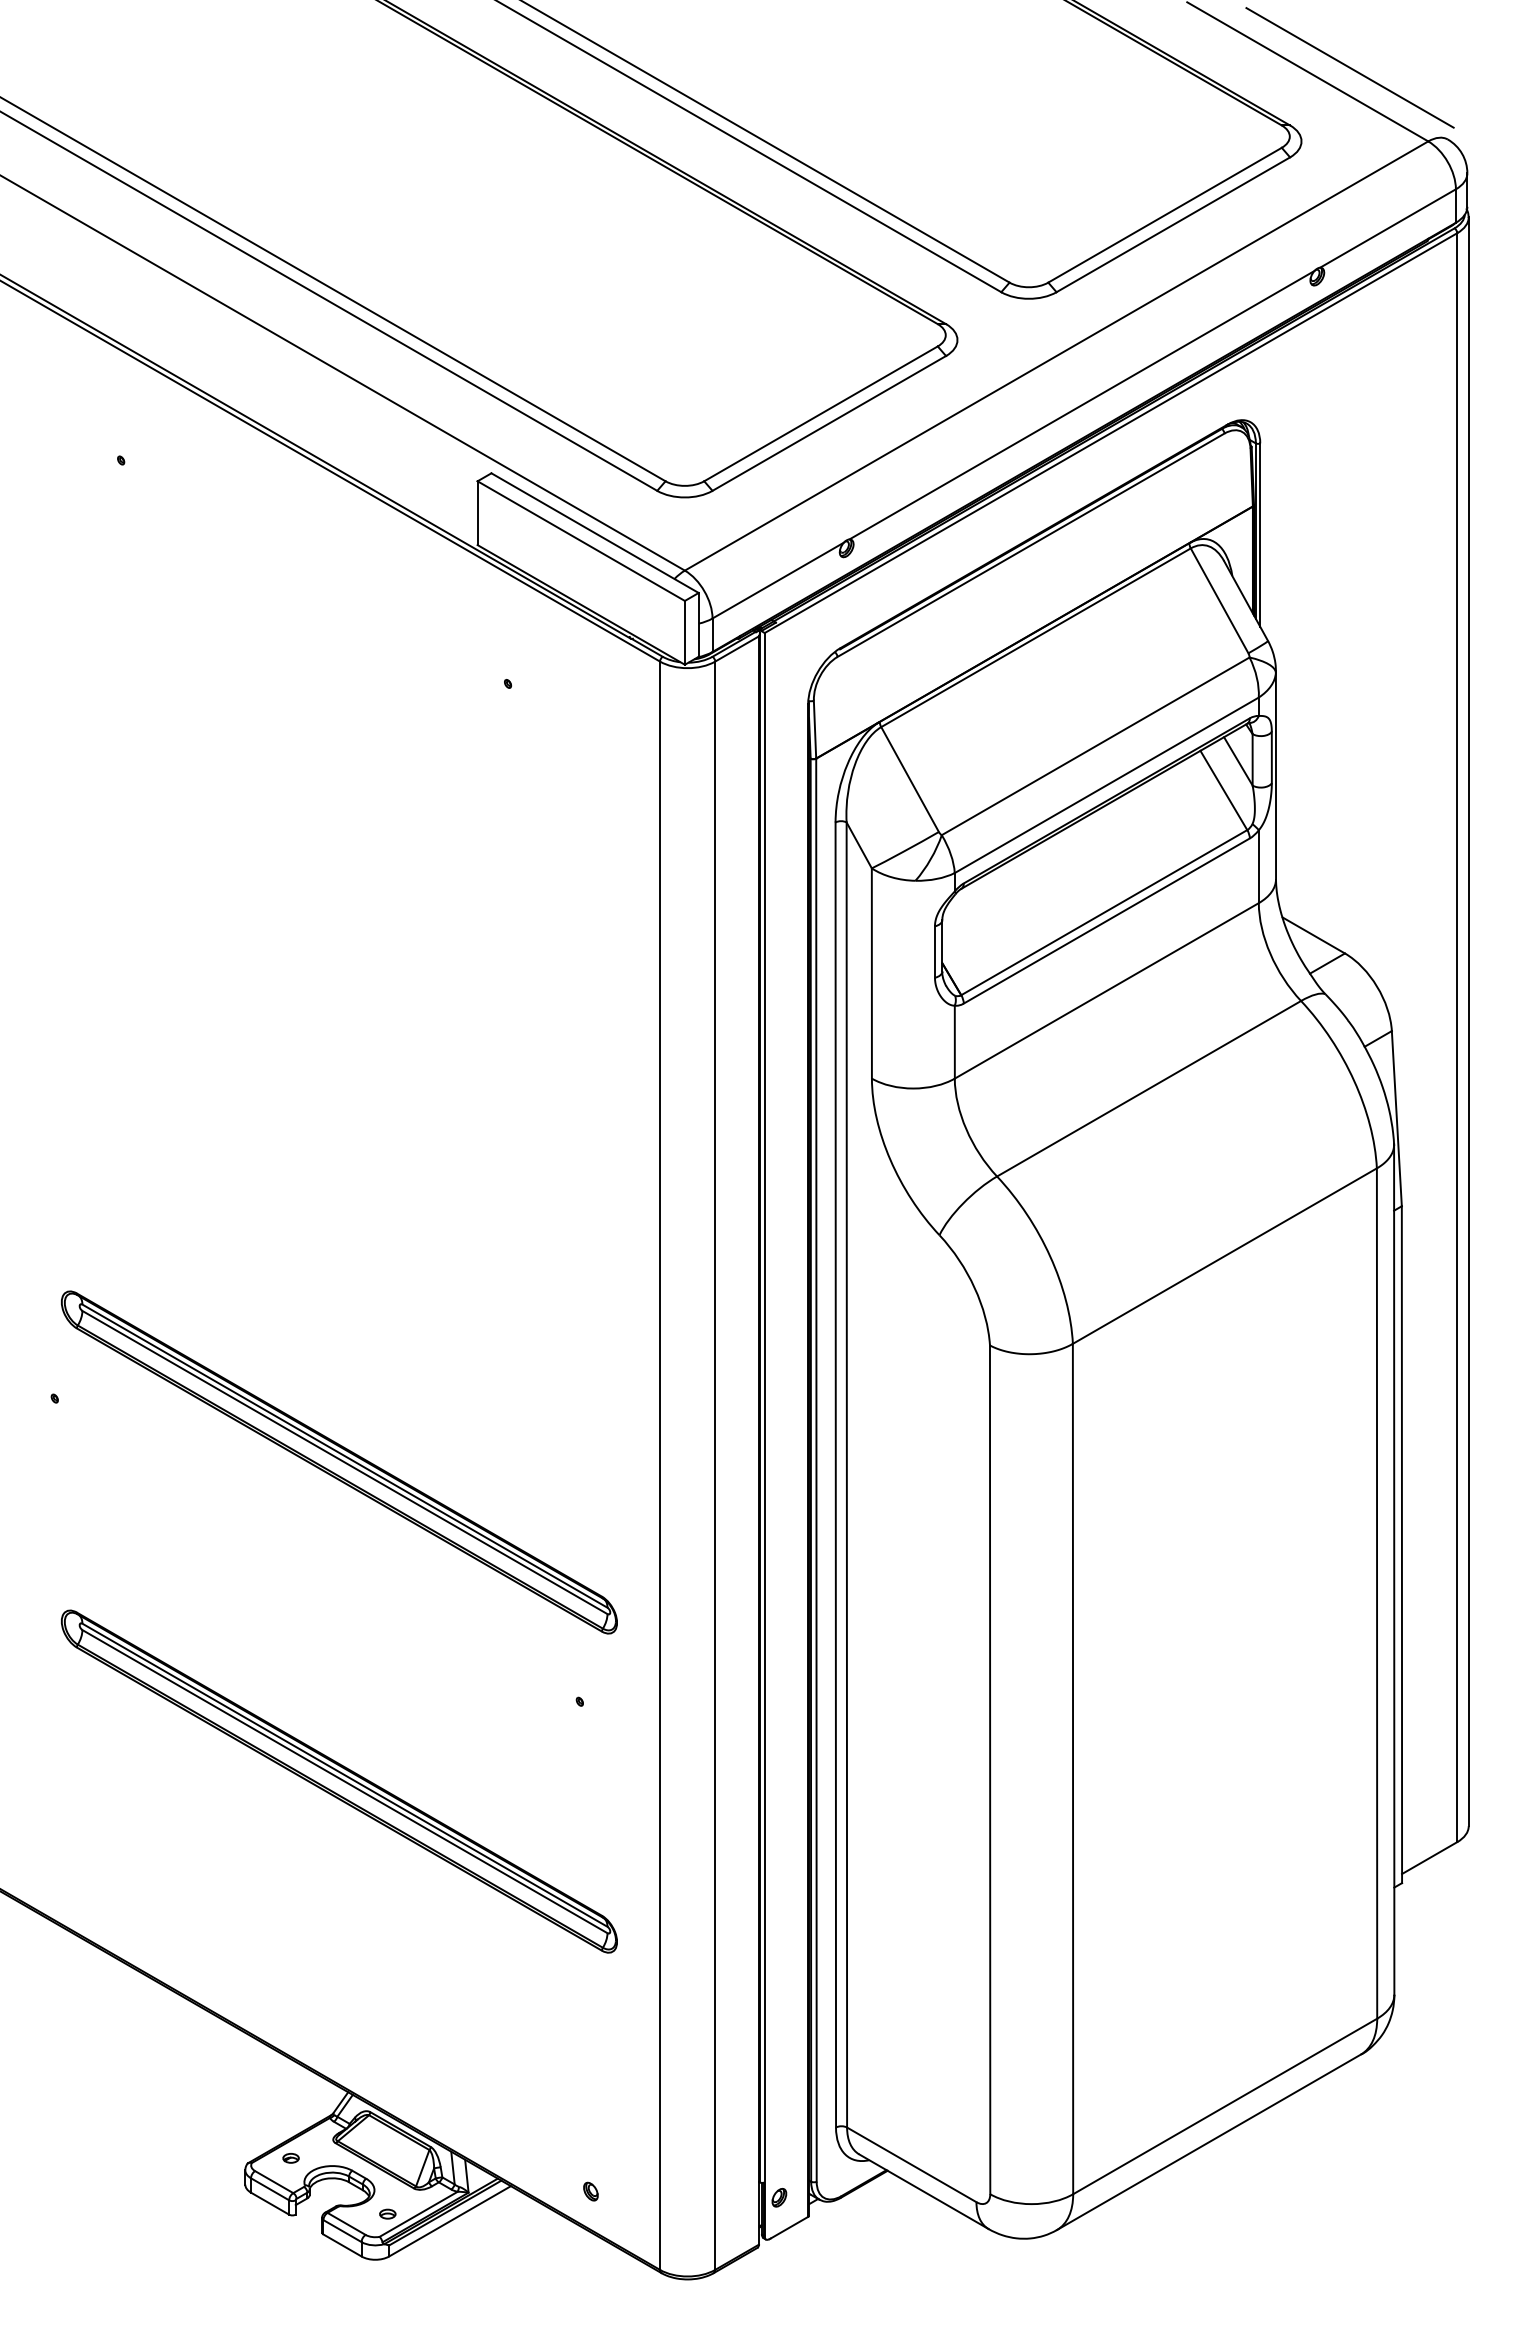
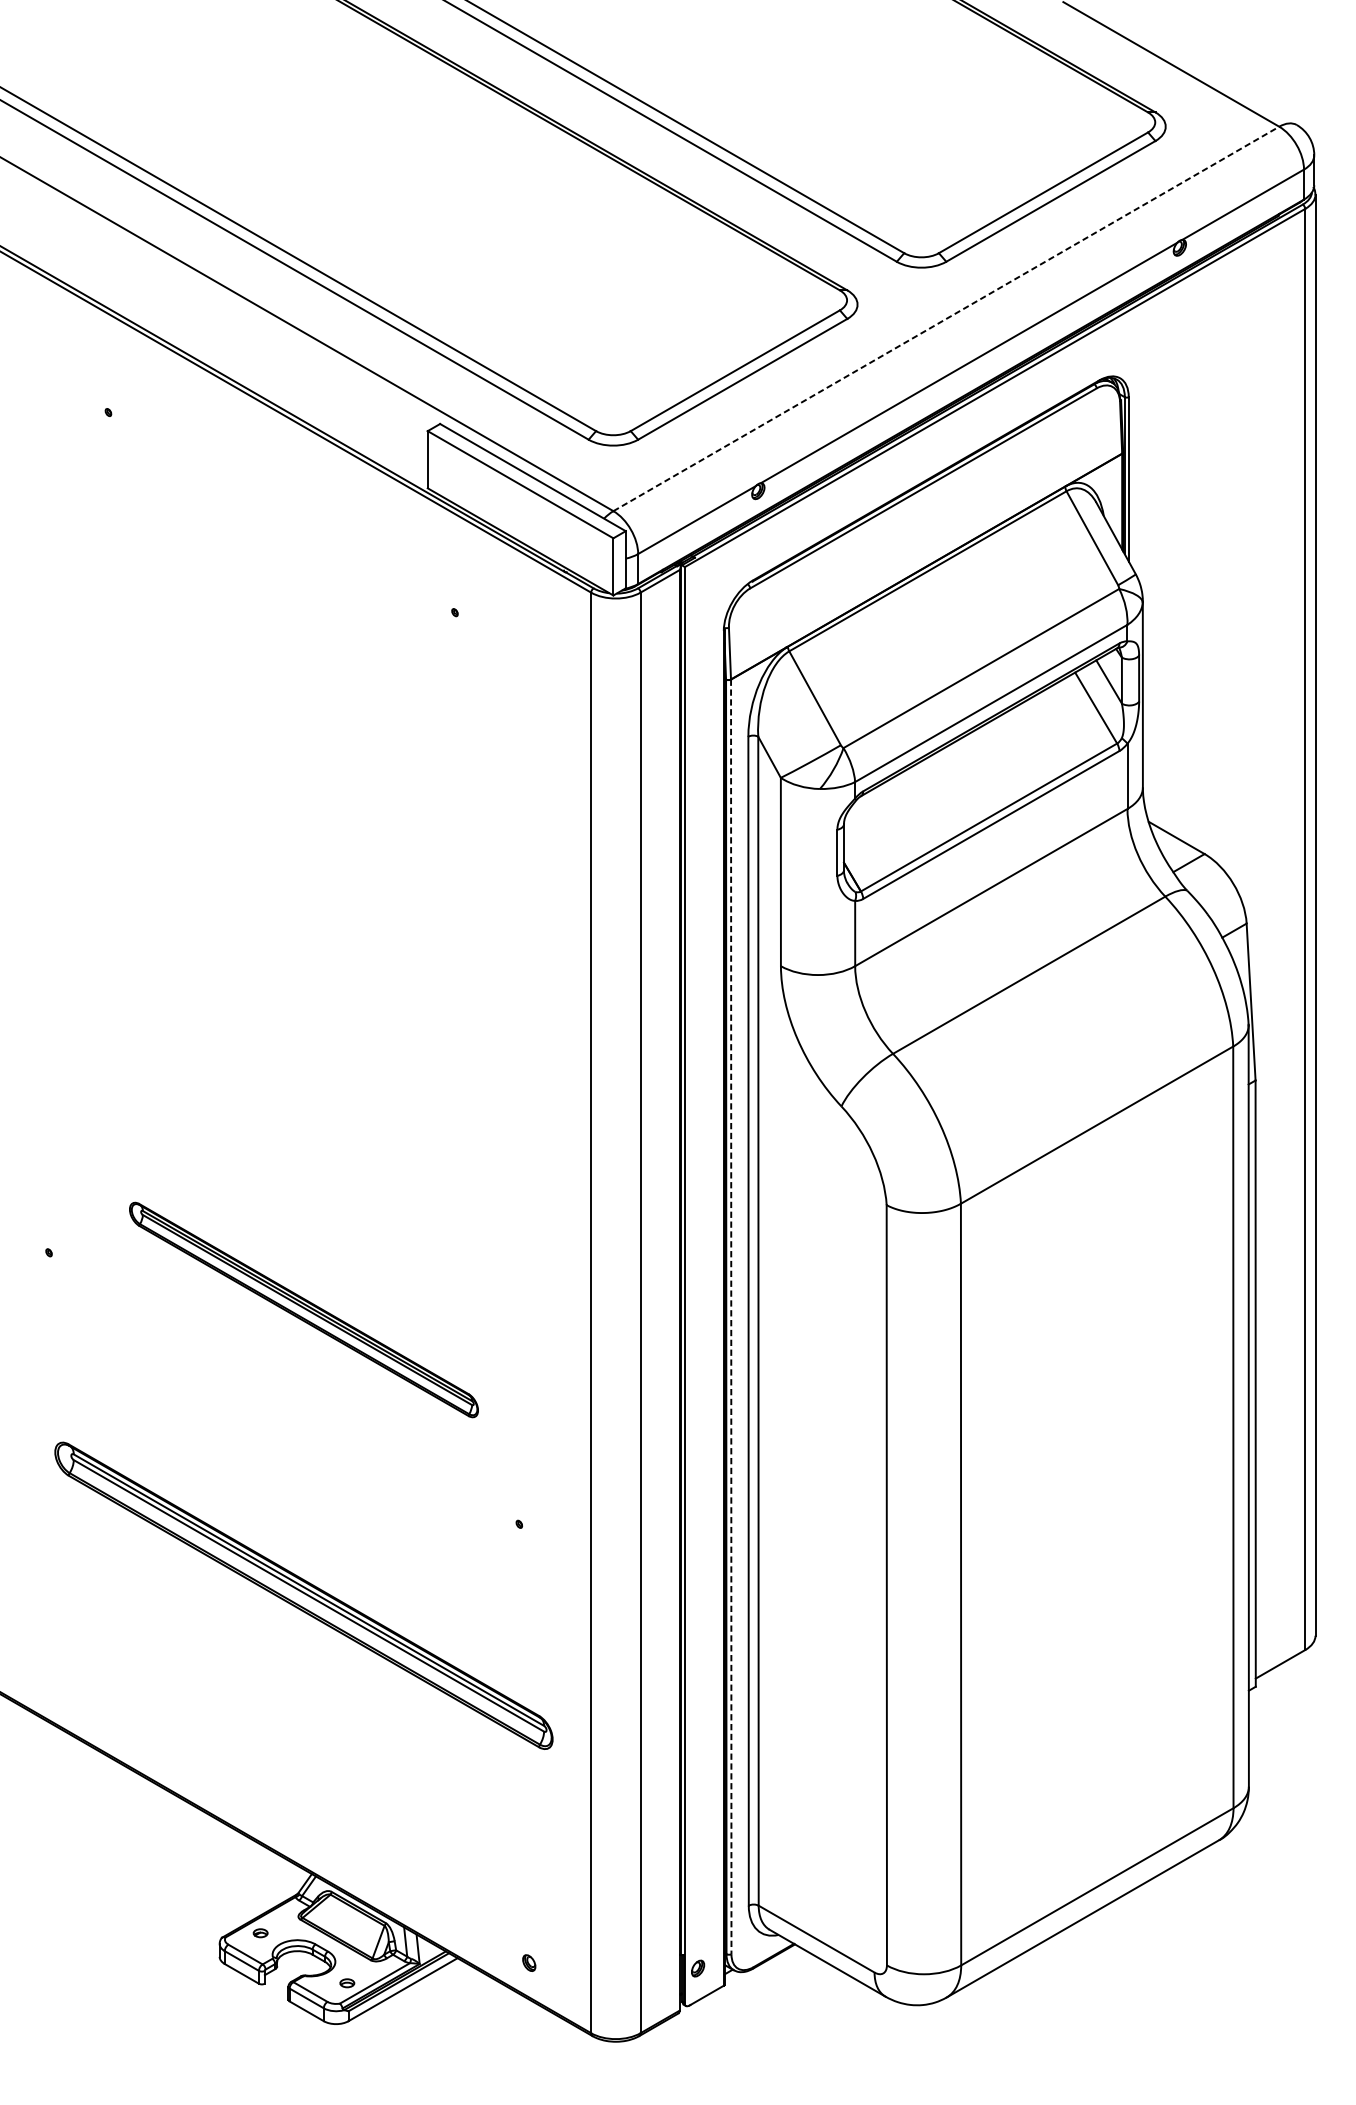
line: (1349, 67) -> (1208, 60), removed
line: (1057, 355) -> (947, 318), solid -> dashed
part: (339, 1462) -> (304, 1310), size x0.7
line: (816, 1470) -> (731, 1317), solid -> dashed

